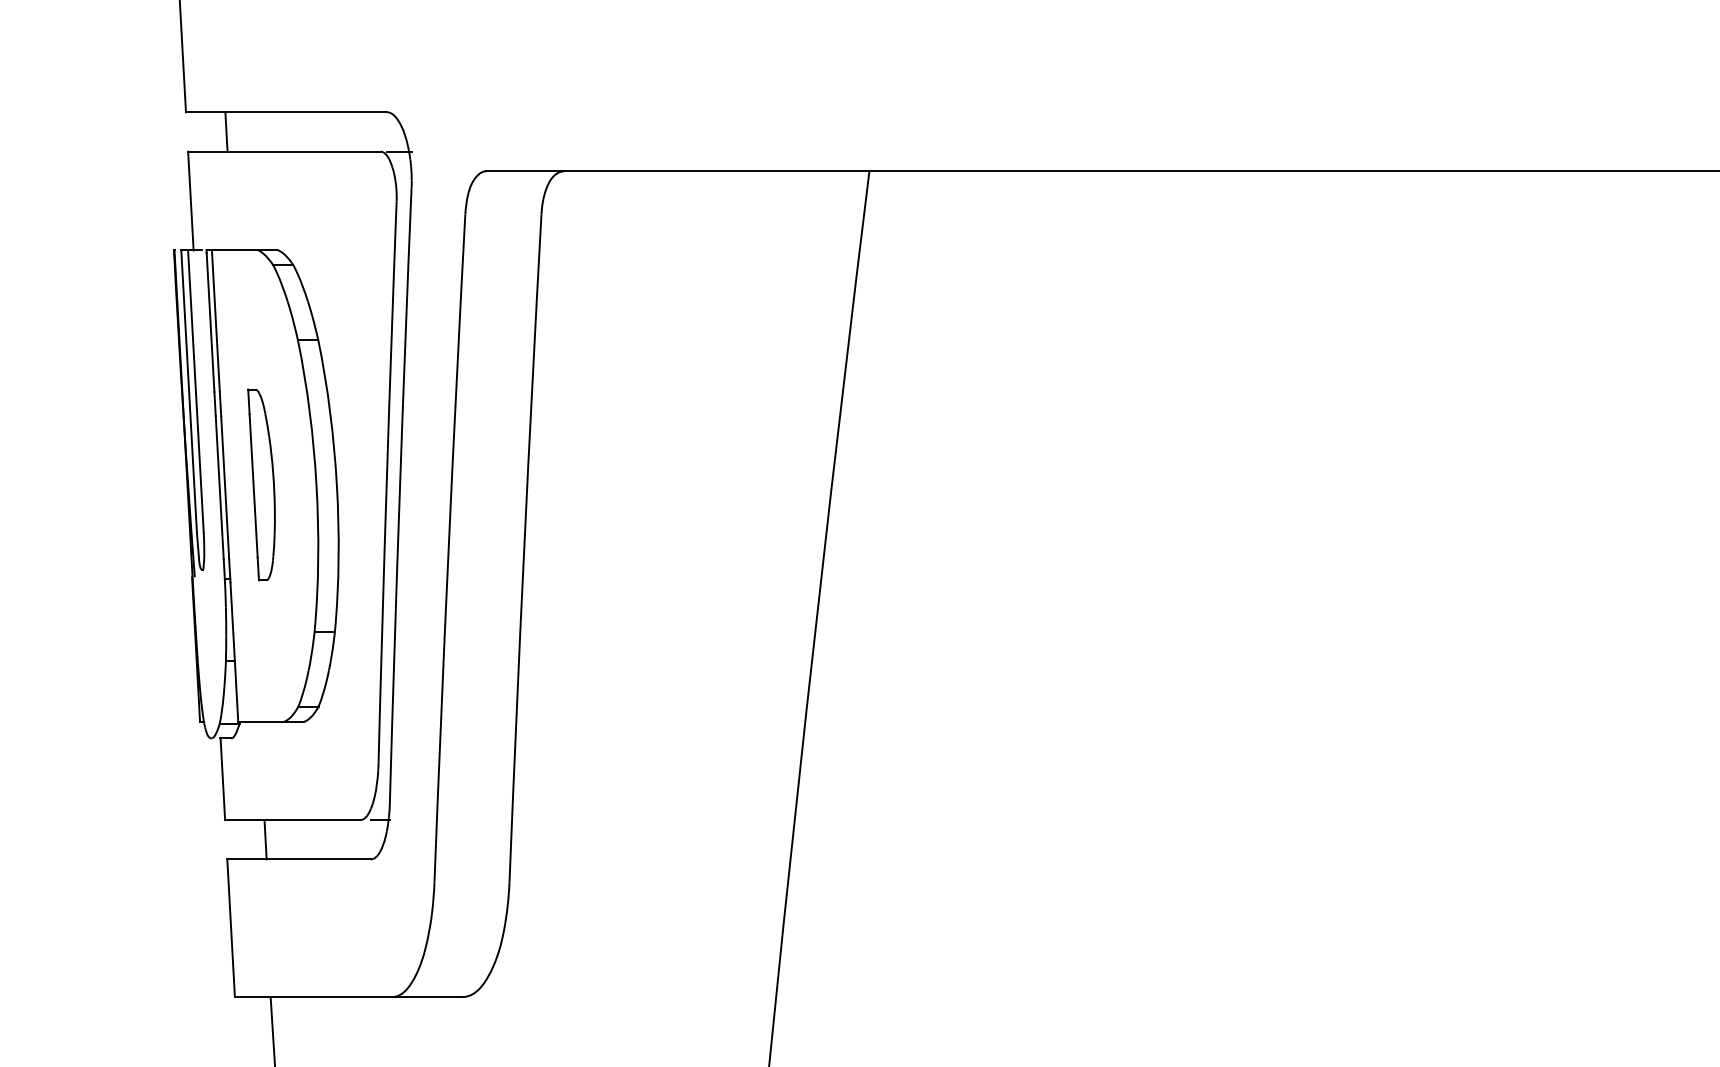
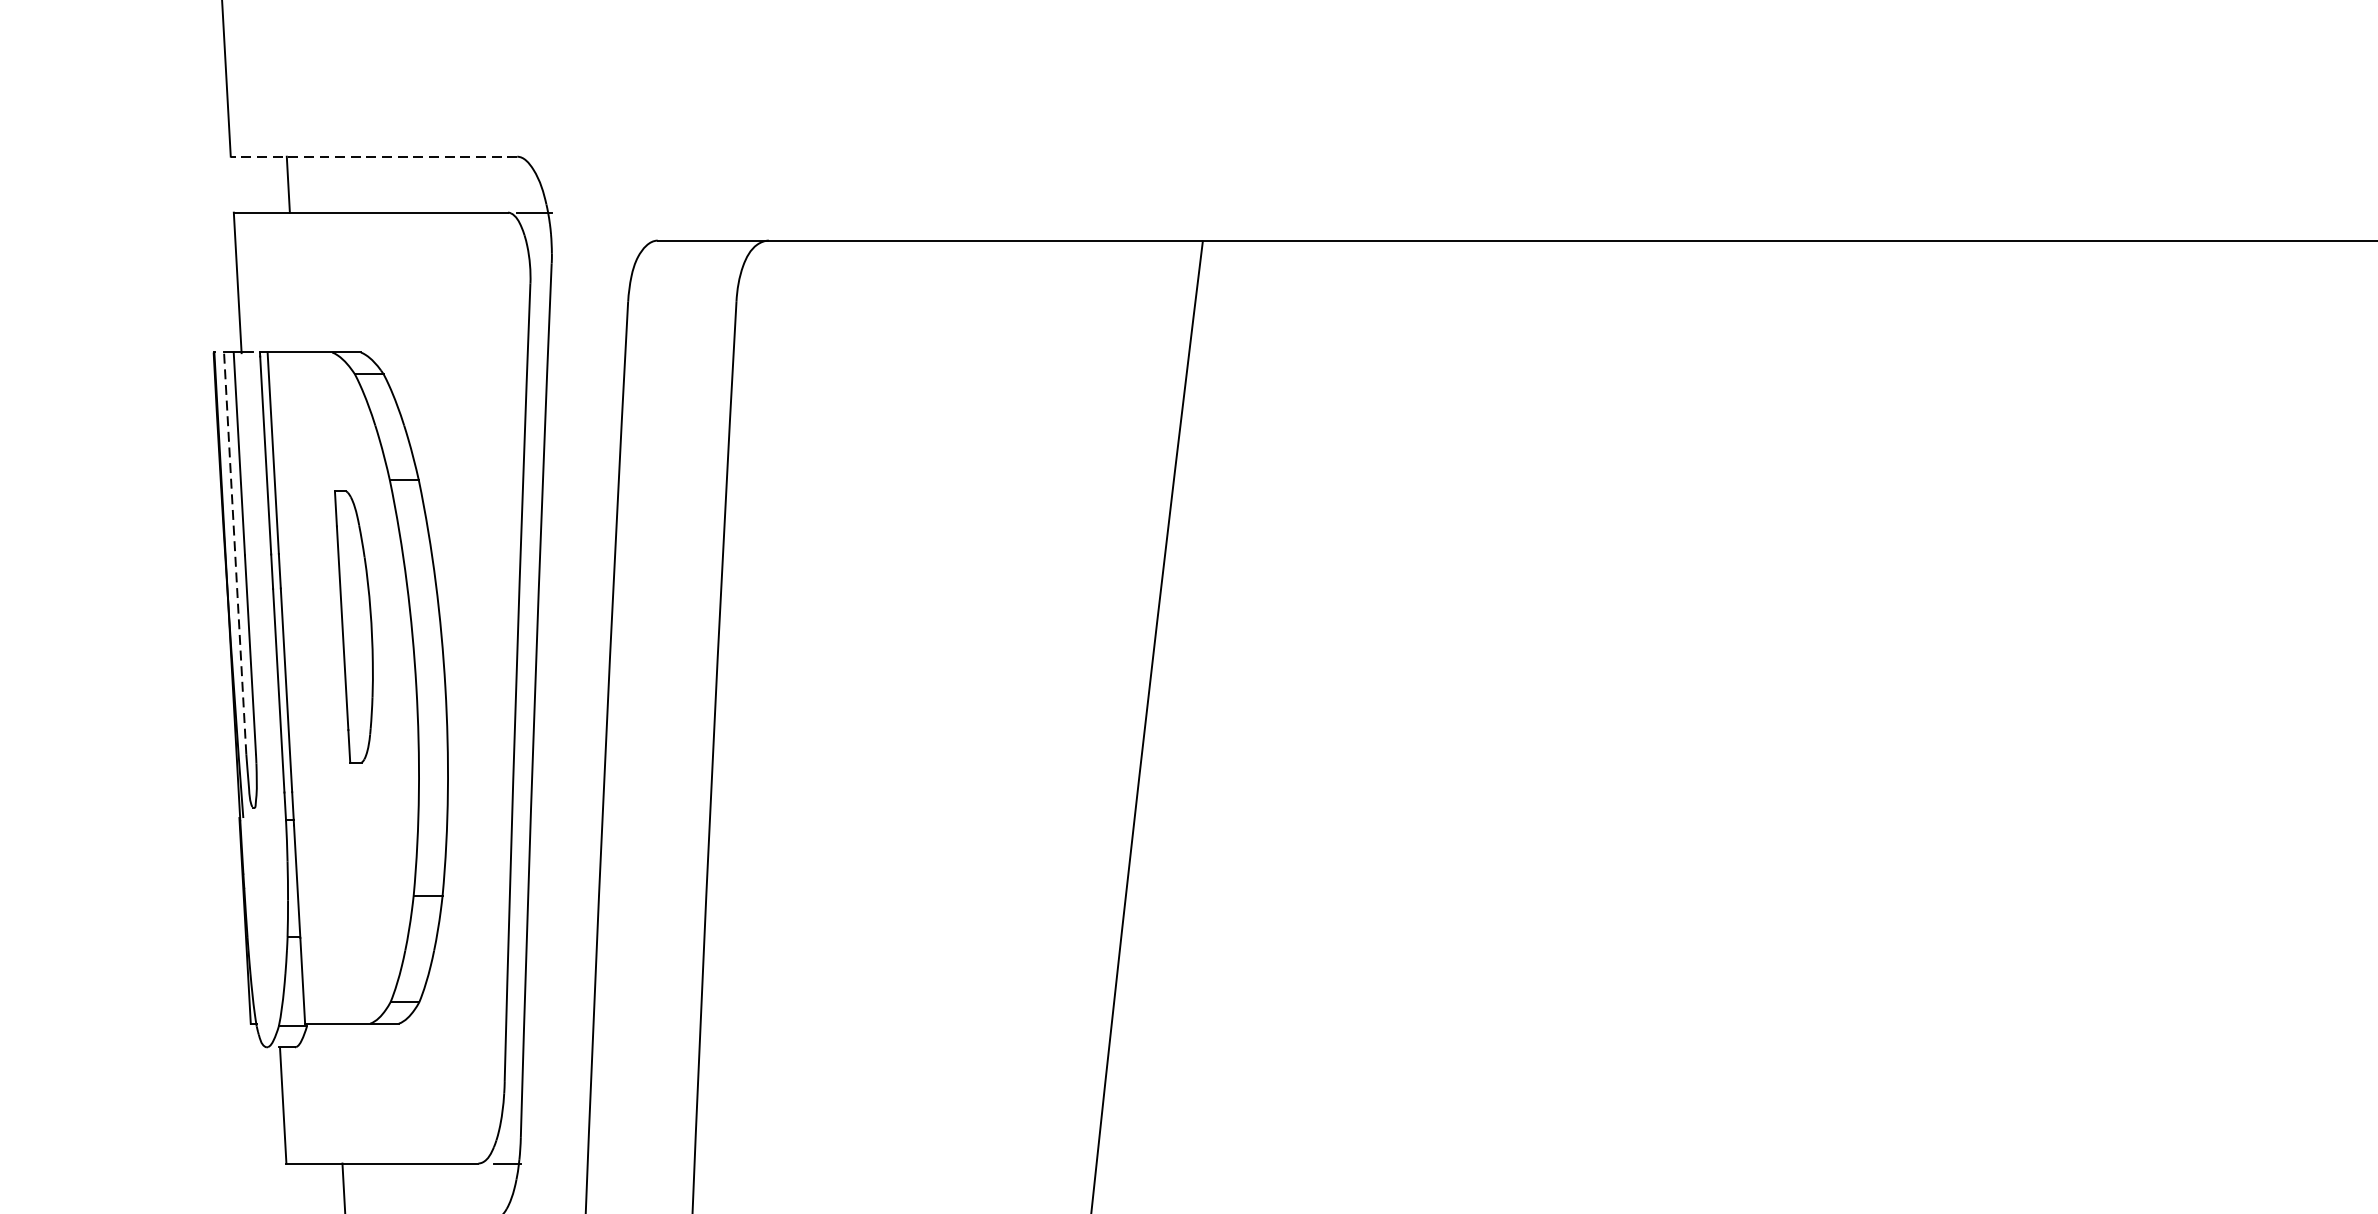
line: (286, 112) -> (373, 156), solid -> dashed
line: (189, 390) -> (235, 552), solid -> dashed
part: (261, 484) -> (353, 626), moved

